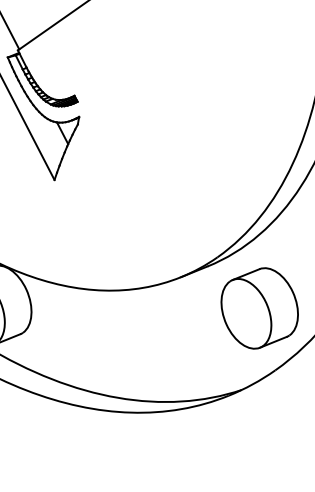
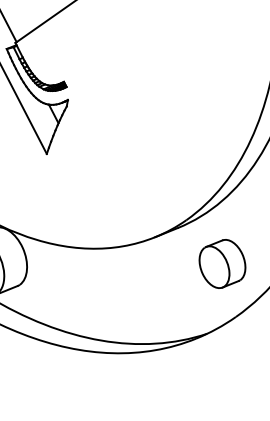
part: (259, 308) -> (222, 264), size x0.7

